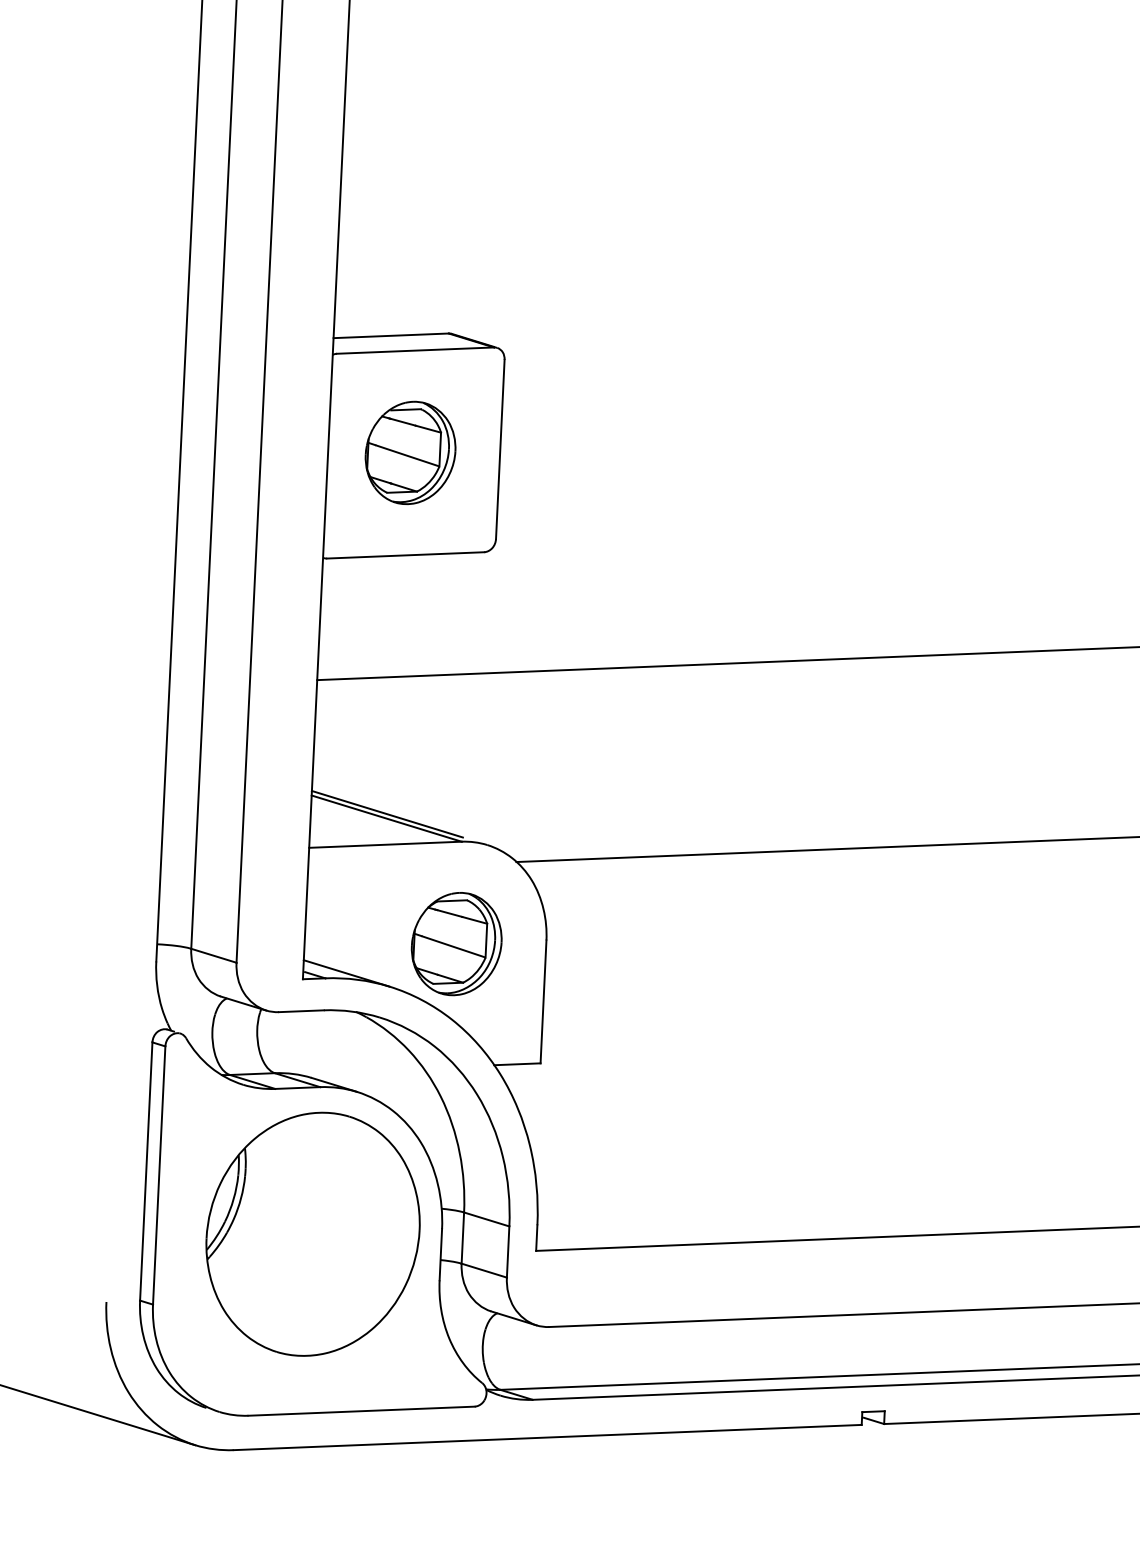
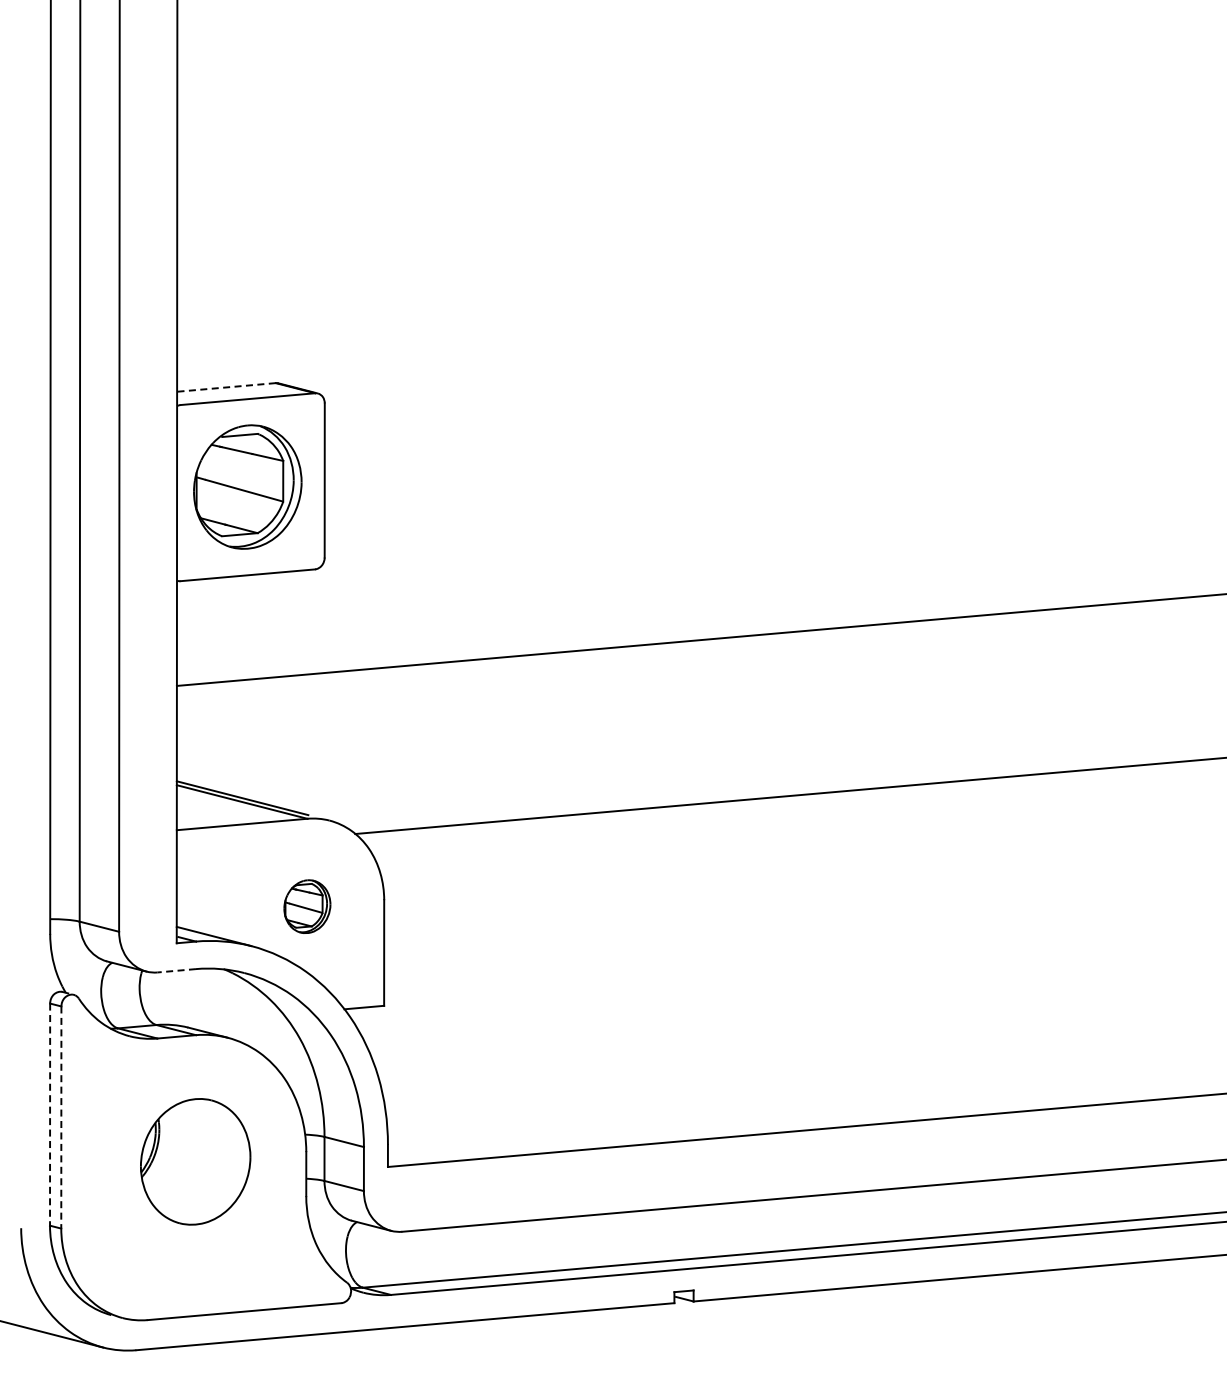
line: (391, 335) -> (226, 387), solid -> dashed
part: (410, 453) -> (247, 487), size x1.4
part: (456, 943) -> (307, 906), size x0.6
line: (301, 1010) -> (176, 970), solid -> dashed
line: (146, 1172) -> (50, 1115), solid -> dashed
line: (159, 1176) -> (61, 1118), solid -> dashed
part: (312, 1233) -> (195, 1161), size x0.6

